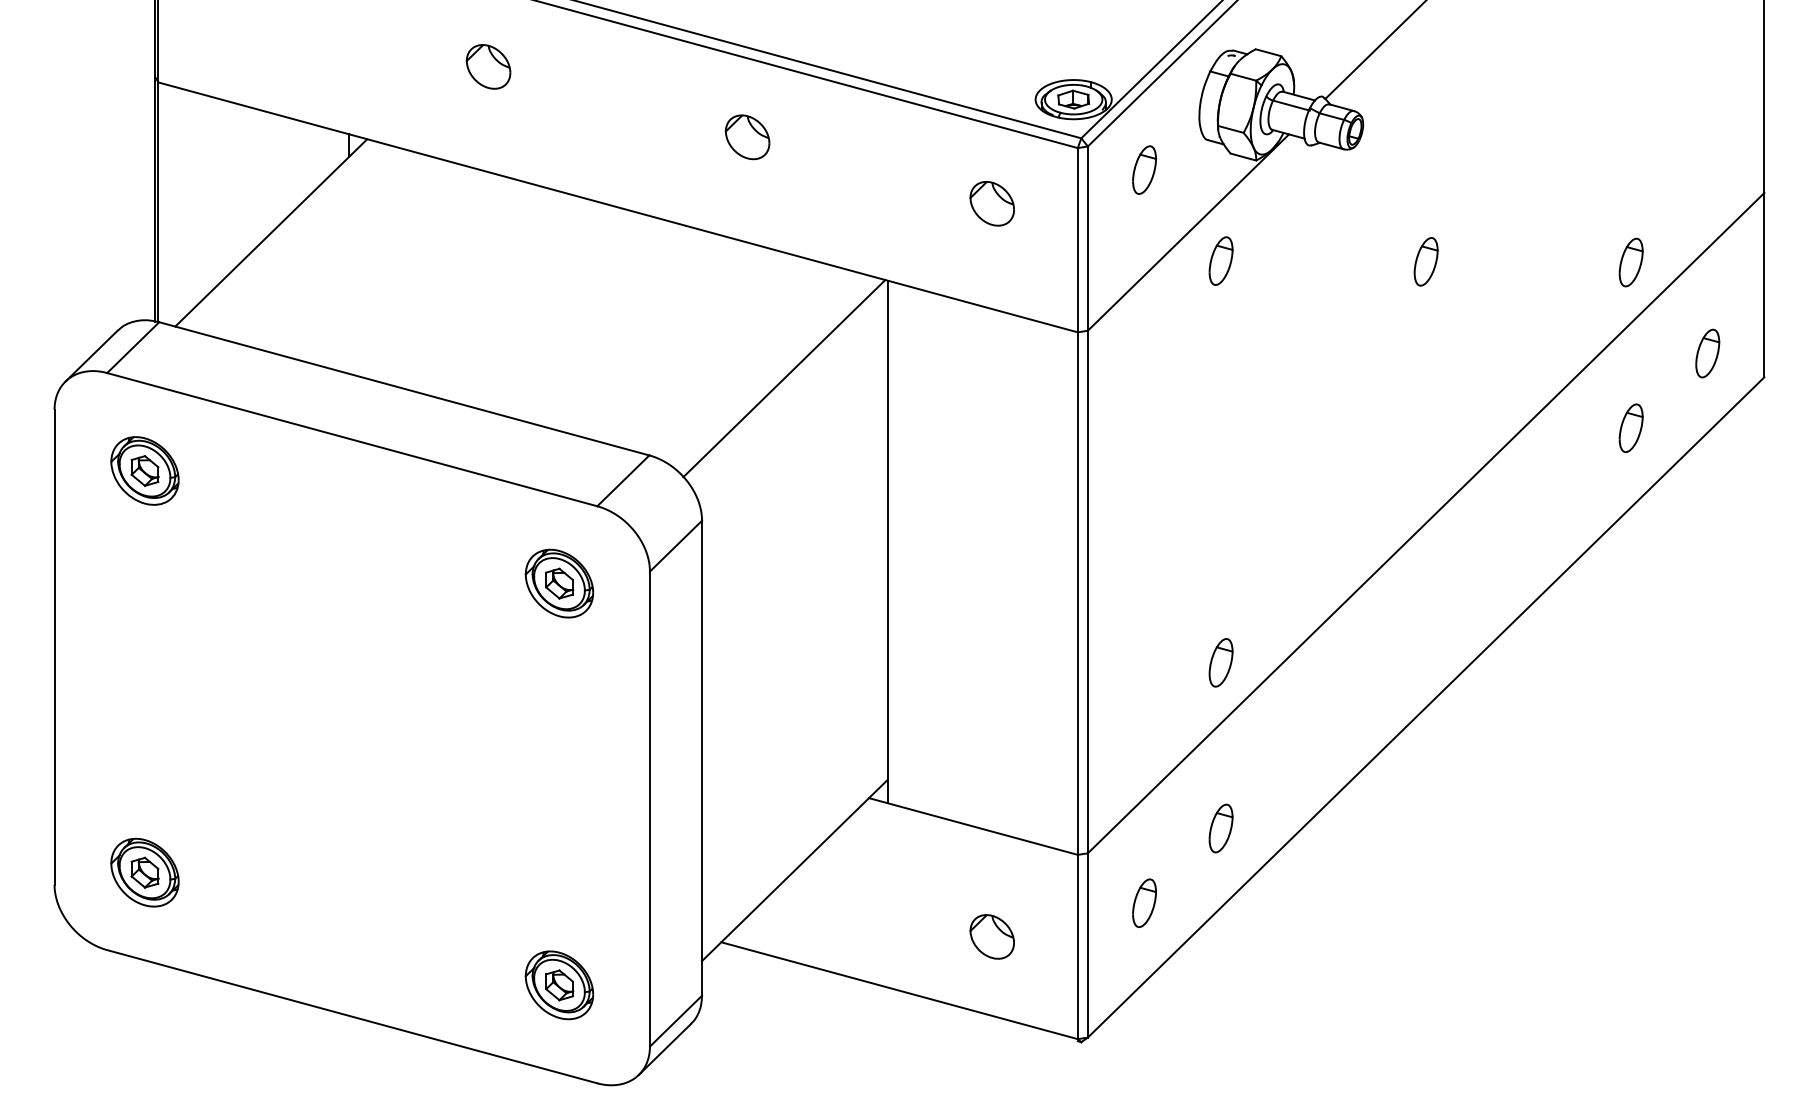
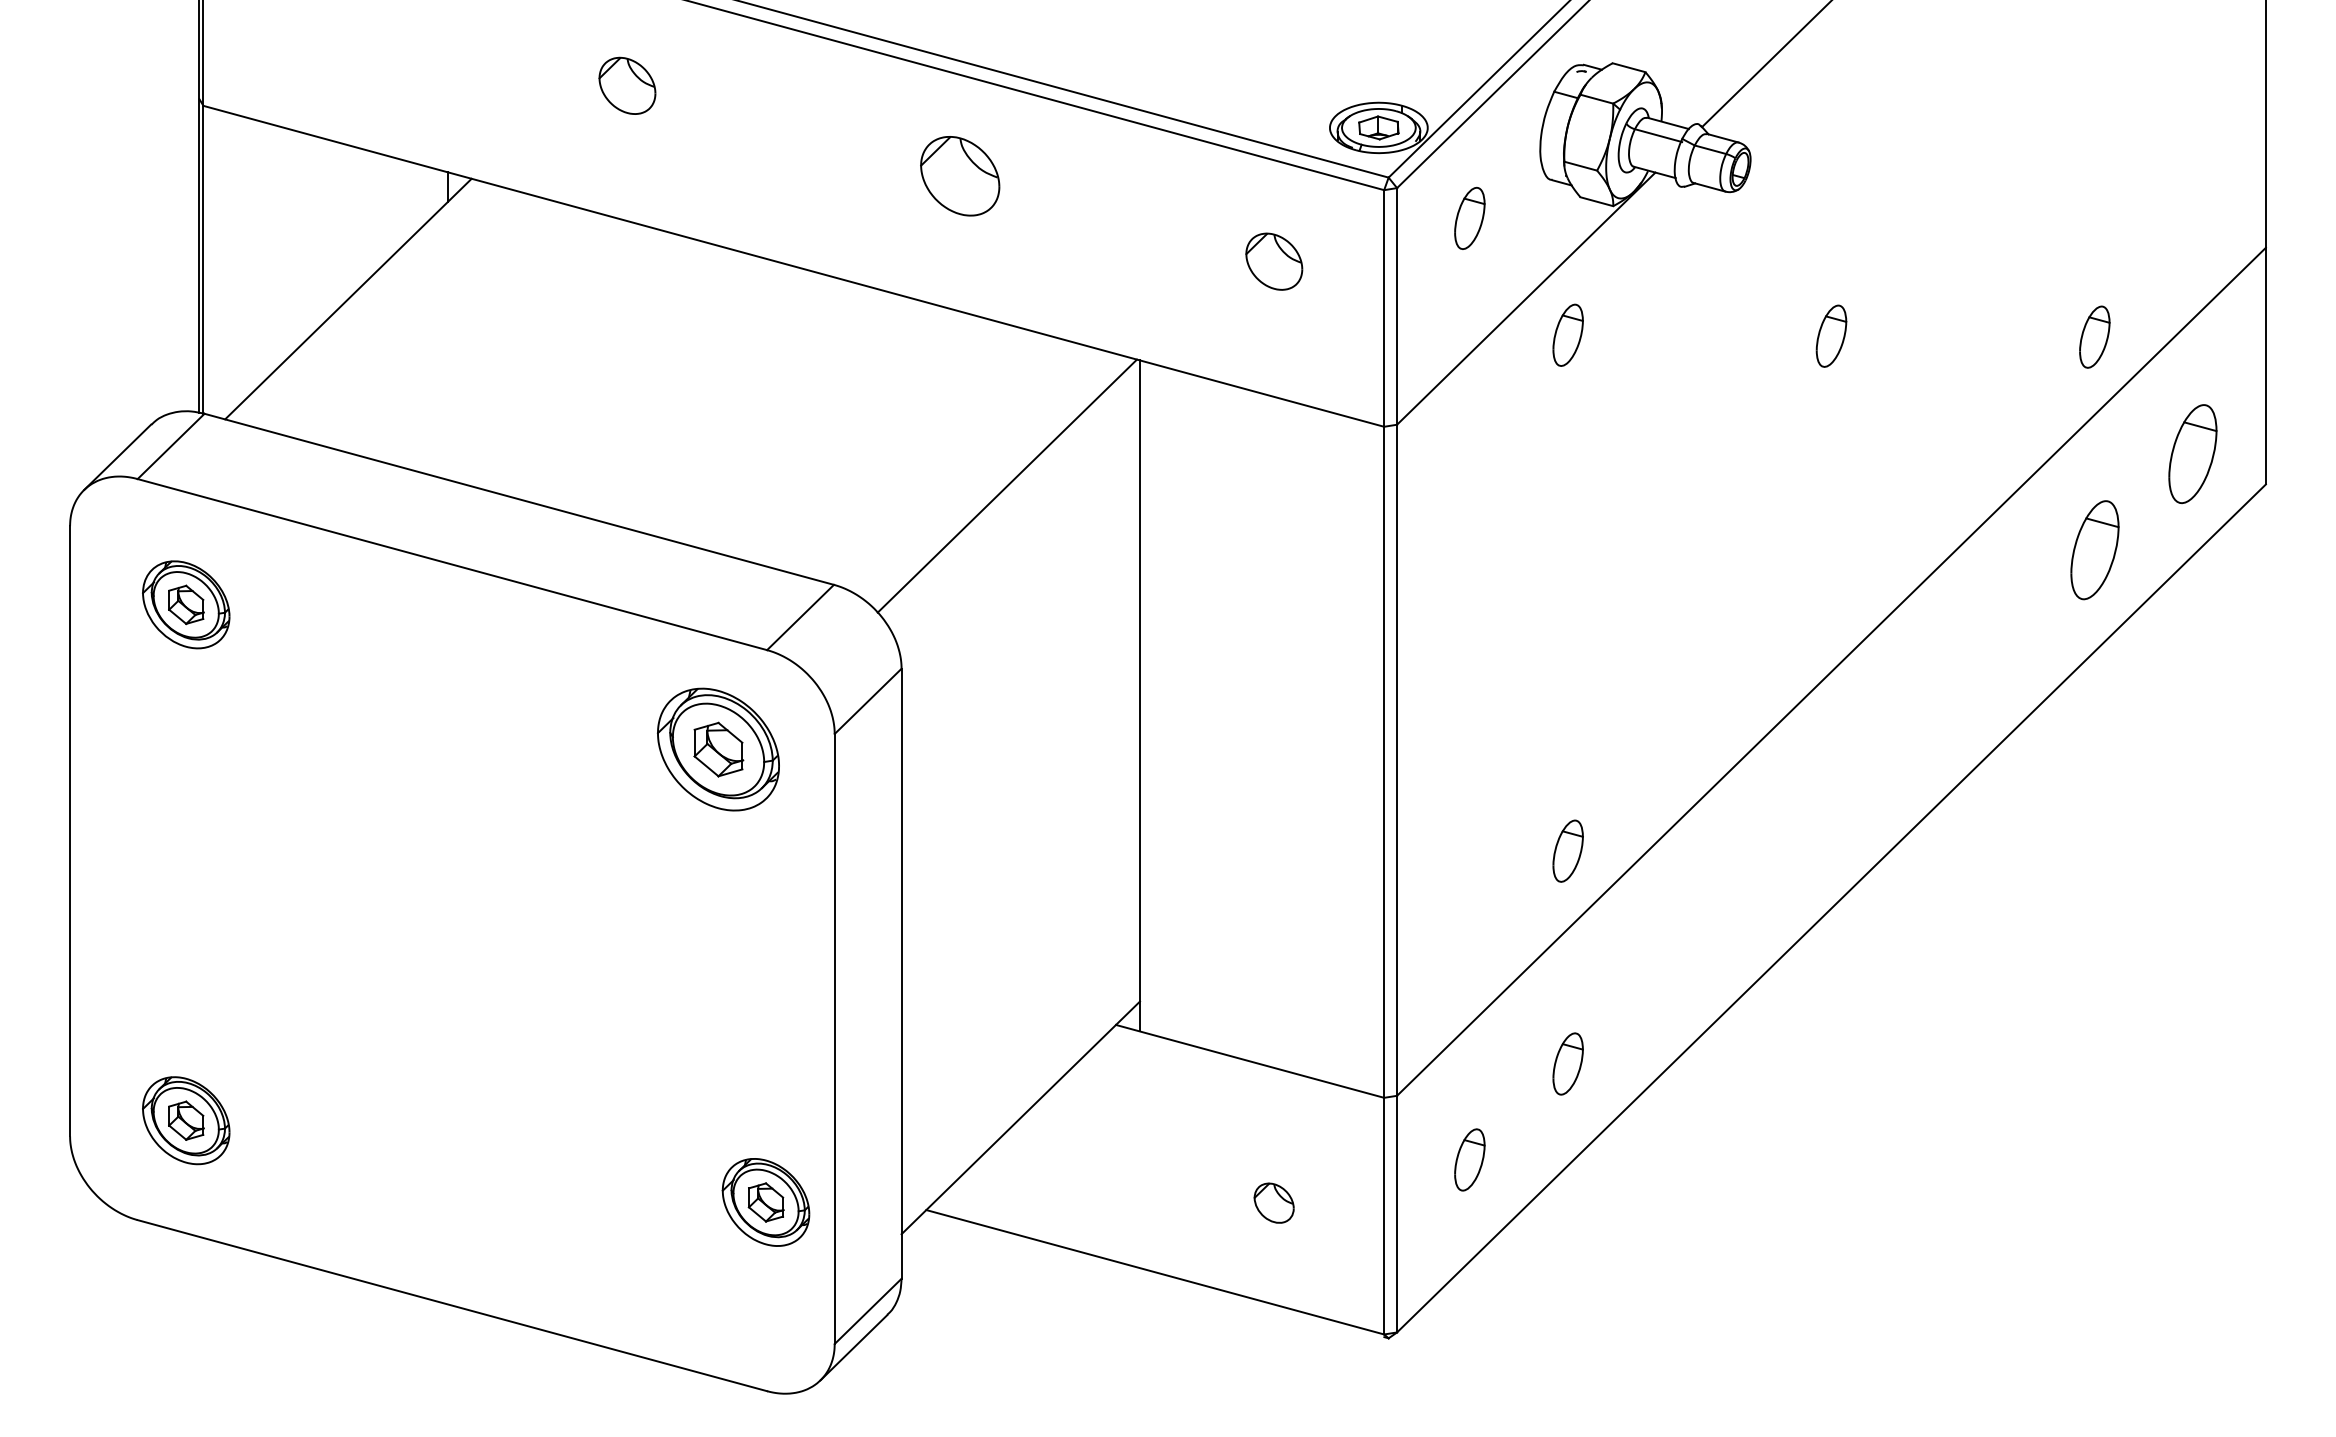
part: (747, 137) -> (959, 176), size x1.4
part: (1707, 353) -> (2192, 453), size x1.6
part: (1630, 427) -> (2093, 548), size x1.6
part: (559, 583) -> (718, 749), size x1.4
part: (991, 936) -> (1273, 1202), size x0.7
part: (559, 985) -> (766, 1202), moved

